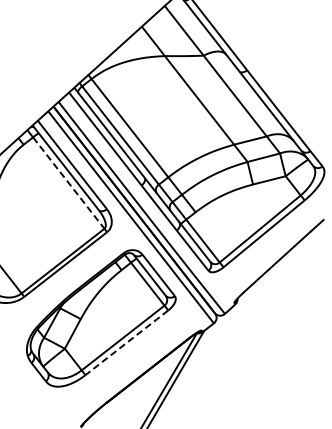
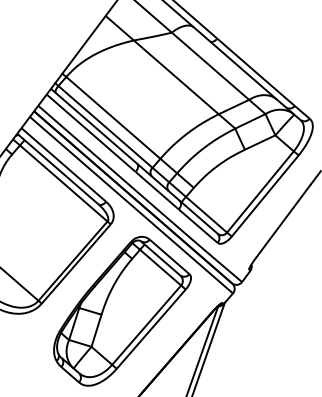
line: (68, 183) -> (63, 183), dashed -> solid
line: (127, 342) -> (151, 328), dashed -> solid

